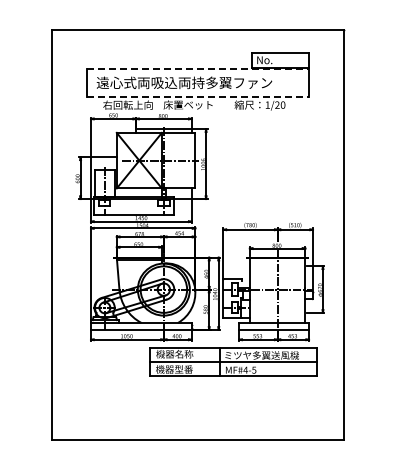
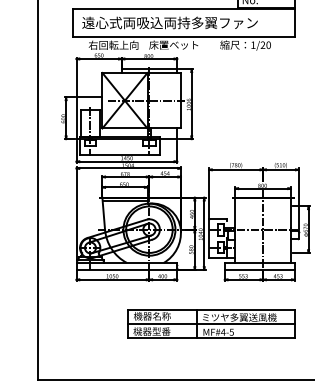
line: (198, 69) -> (184, 9), dashed -> solid
line: (198, 96) -> (184, 36), dashed -> solid
part: (233, 361) -> (211, 323), moved

